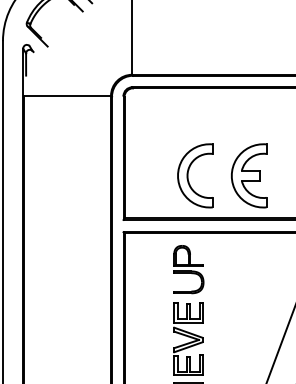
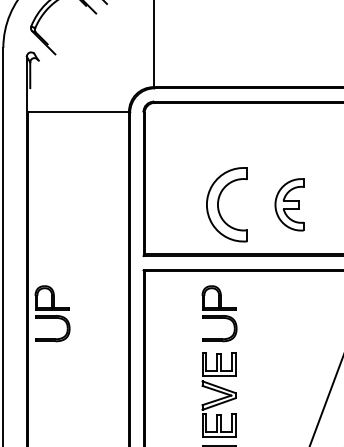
part: (249, 175) -> (289, 204), size x0.7
part: (45, 269) -> (52, 313), added

